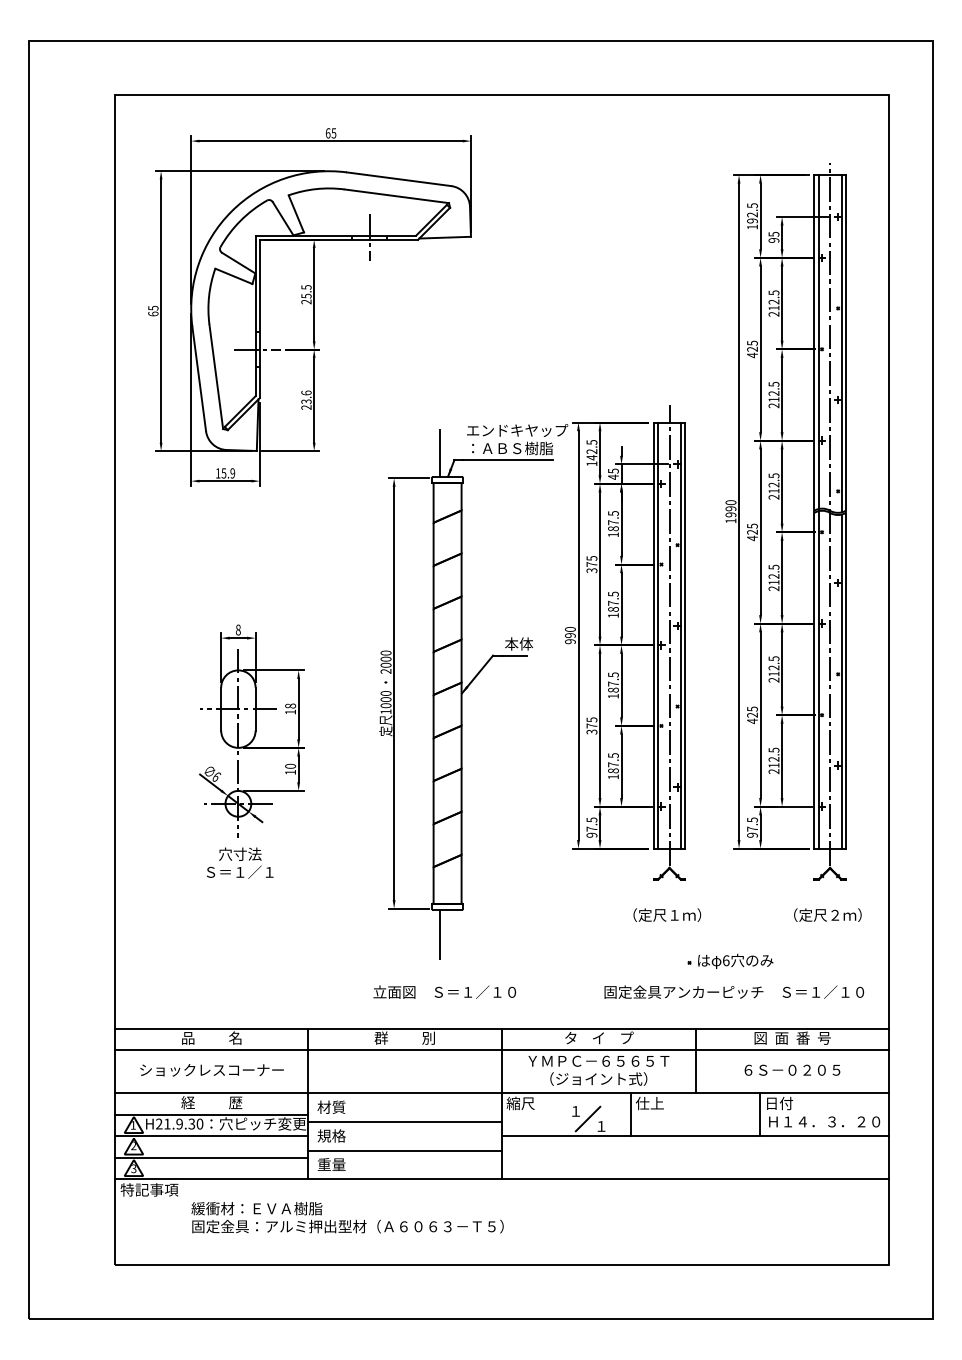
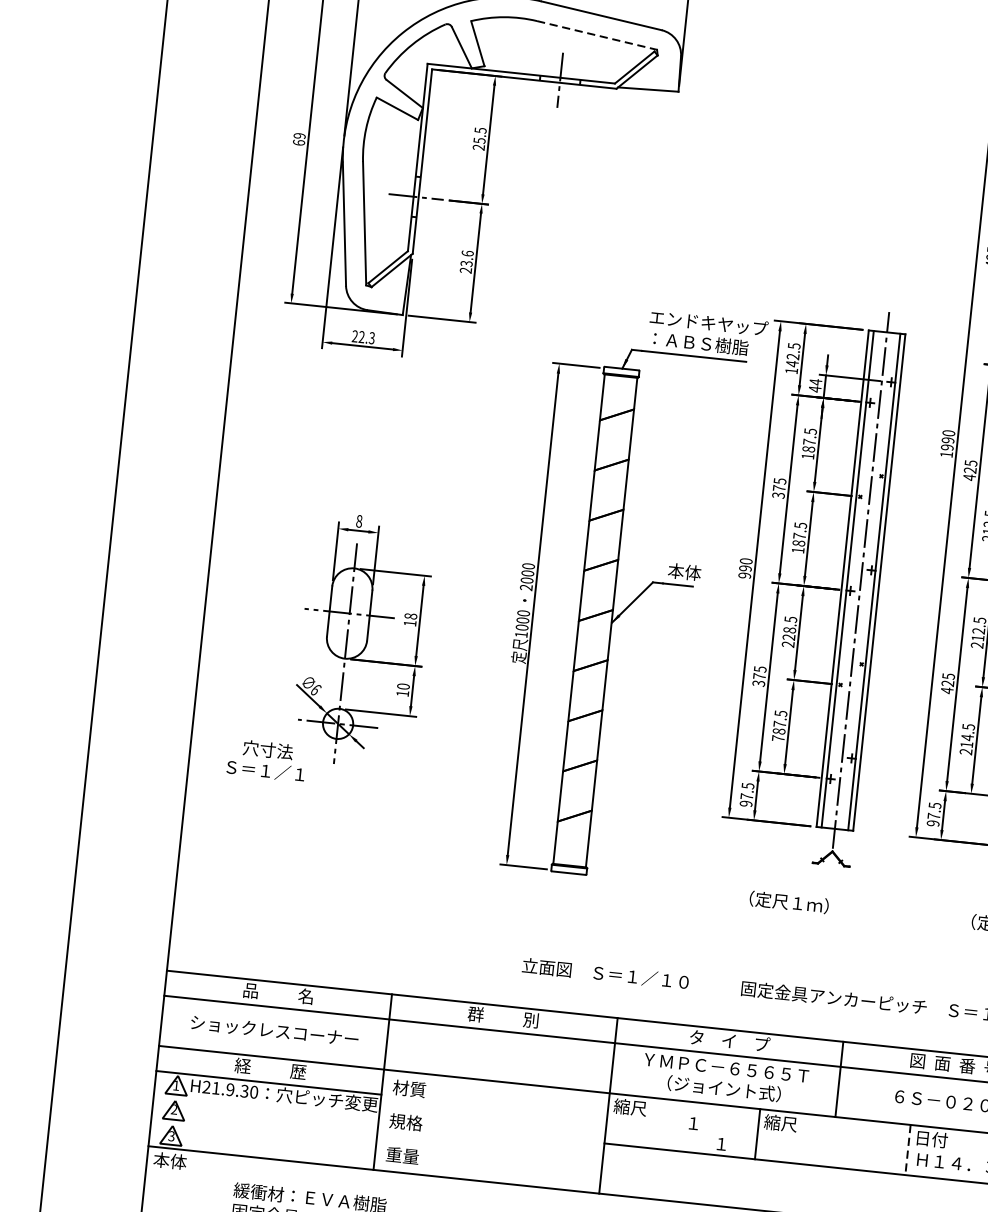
line: (396, 196) -> (596, 35), solid -> dashed
text: (153, 307) -> (299, 135), 65 -> 69
line: (440, 452) -> (616, 339), removed
text: (613, 470) -> (815, 381), 45 -> 44
text: (225, 473) -> (363, 337), 15.9 -> 22.3
text: (613, 689) -> (789, 636), 187.5 -> 228.5
text: (773, 759) -> (966, 737), 212.5 -> 214.5
text: (613, 776) -> (778, 737), 187.5 -> 787.5
text: (240, 862) -> (267, 759), moved
text: (667, 914) -> (789, 901), moved
line: (440, 934) -> (557, 900), removed
part: (730, 960) -> (892, 966), removed
text: (444, 991) -> (605, 973), moved
text: (649, 1103) -> (780, 1123), 仕上 -> 縮尺
line: (760, 1114) -> (908, 1149), solid -> dashed
line: (587, 1118) -> (706, 1133), removed
line: (404, 1121) -> (492, 1114), removed
line: (211, 1136) -> (266, 1108), removed
line: (404, 1150) -> (489, 1148), removed
line: (211, 1157) -> (263, 1132), removed
text: (149, 1189) -> (187, 1162), 特記事項 -> 本体

